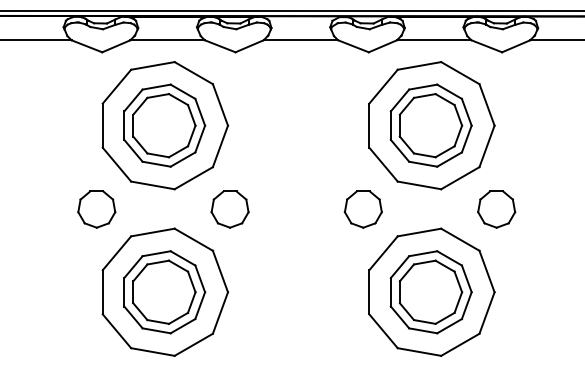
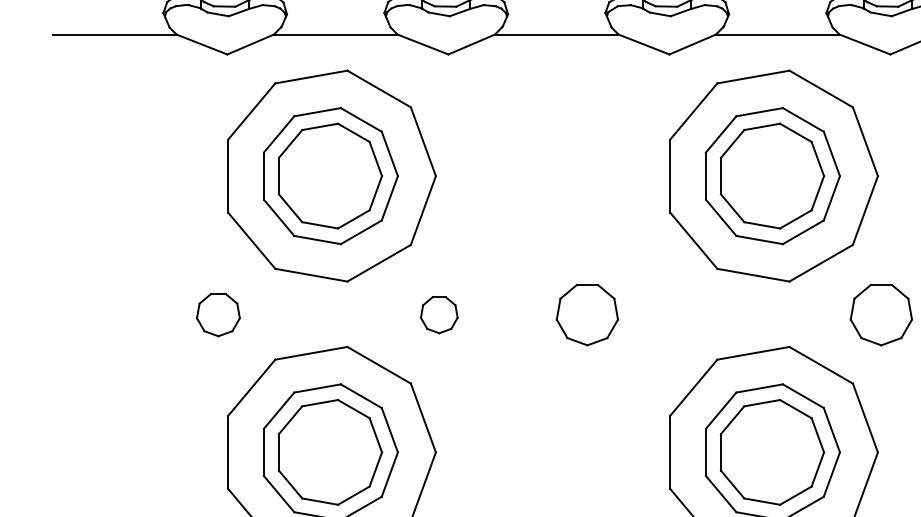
part: (96, 209) -> (217, 315), size x0.7
part: (229, 209) -> (438, 315), size x0.6
part: (362, 209) -> (585, 315), moved

